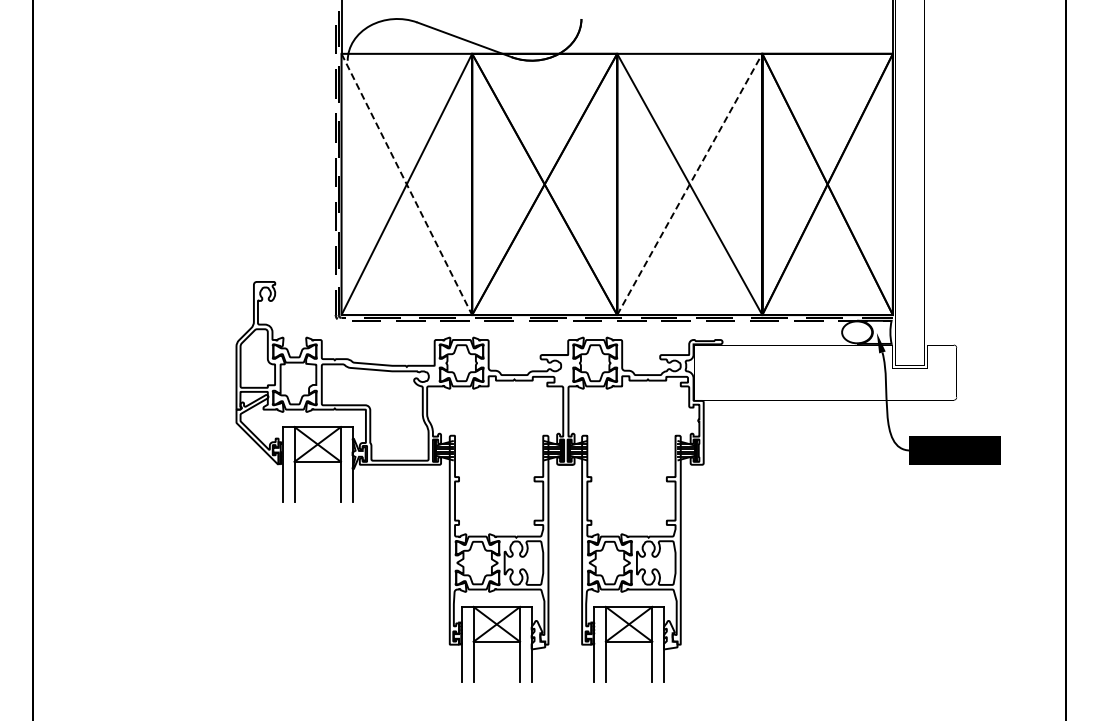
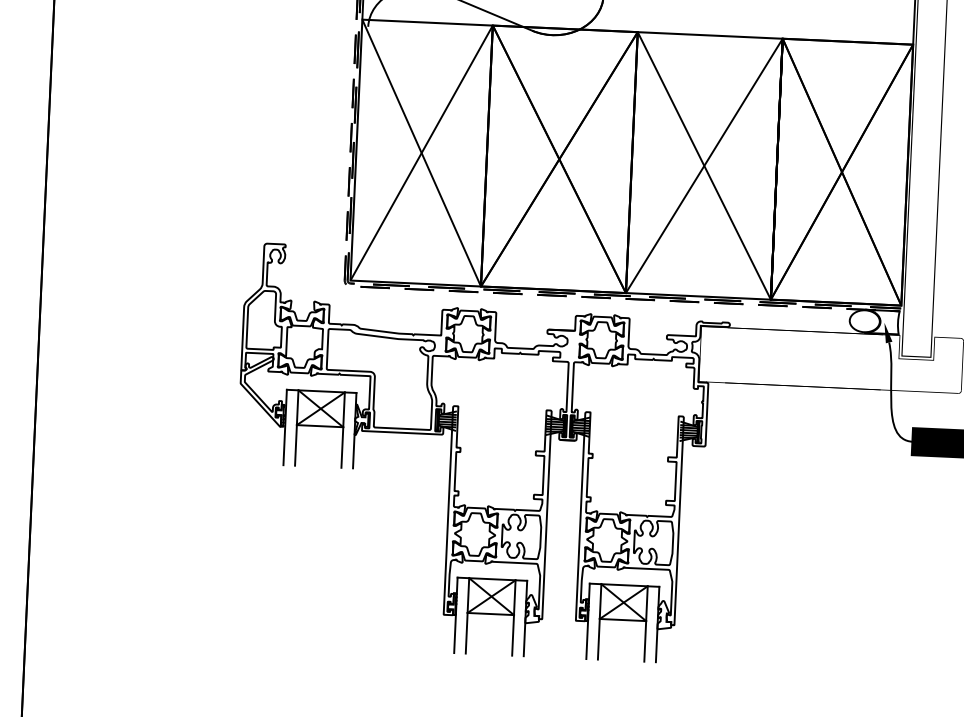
line: (406, 184) -> (421, 153), dashed -> solid
line: (690, 184) -> (705, 166), dashed -> solid

